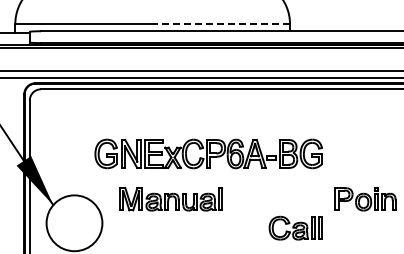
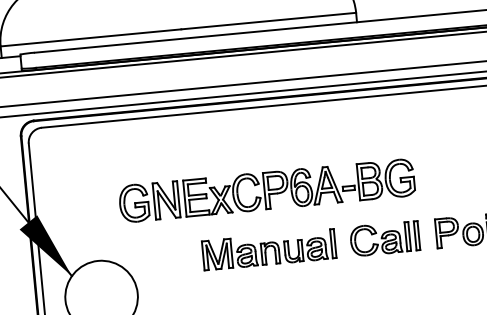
line: (222, 24) -> (268, 21), dashed -> solid
part: (170, 199) -> (268, 250), moved
part: (295, 227) -> (384, 237), moved

